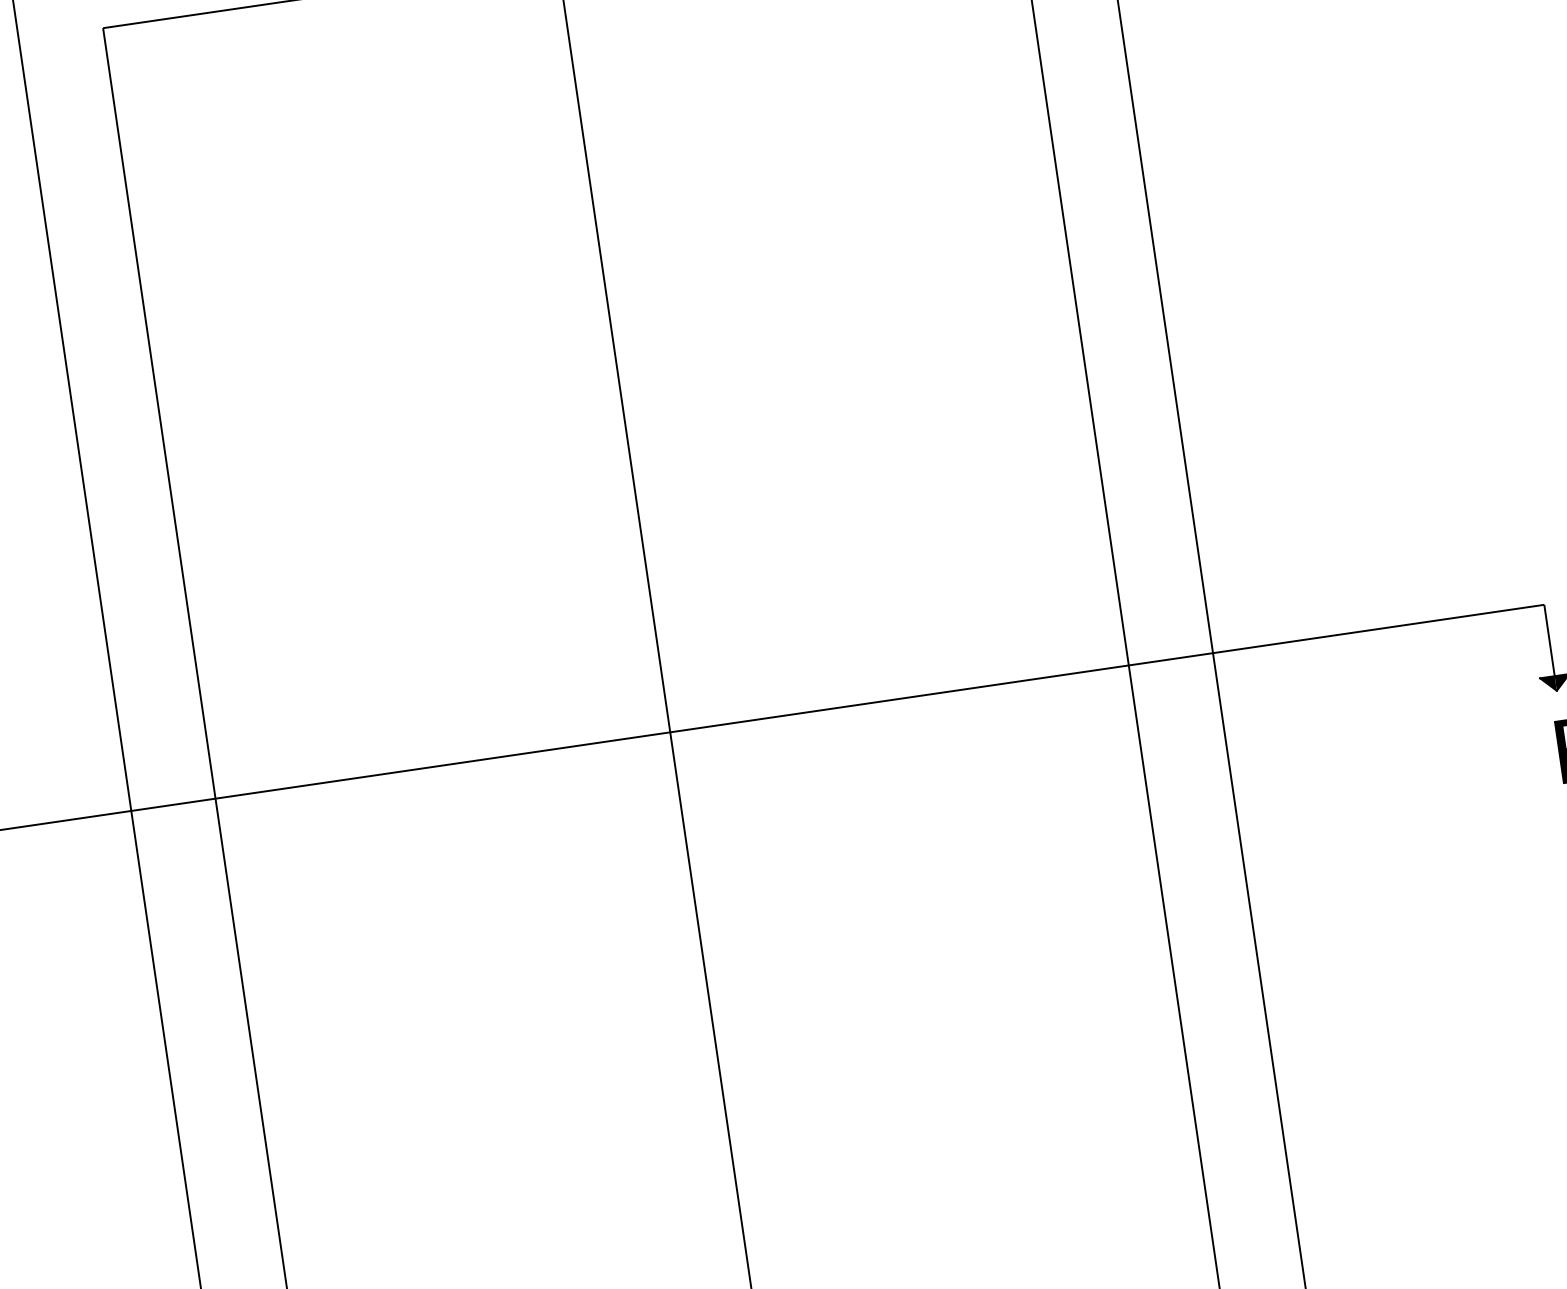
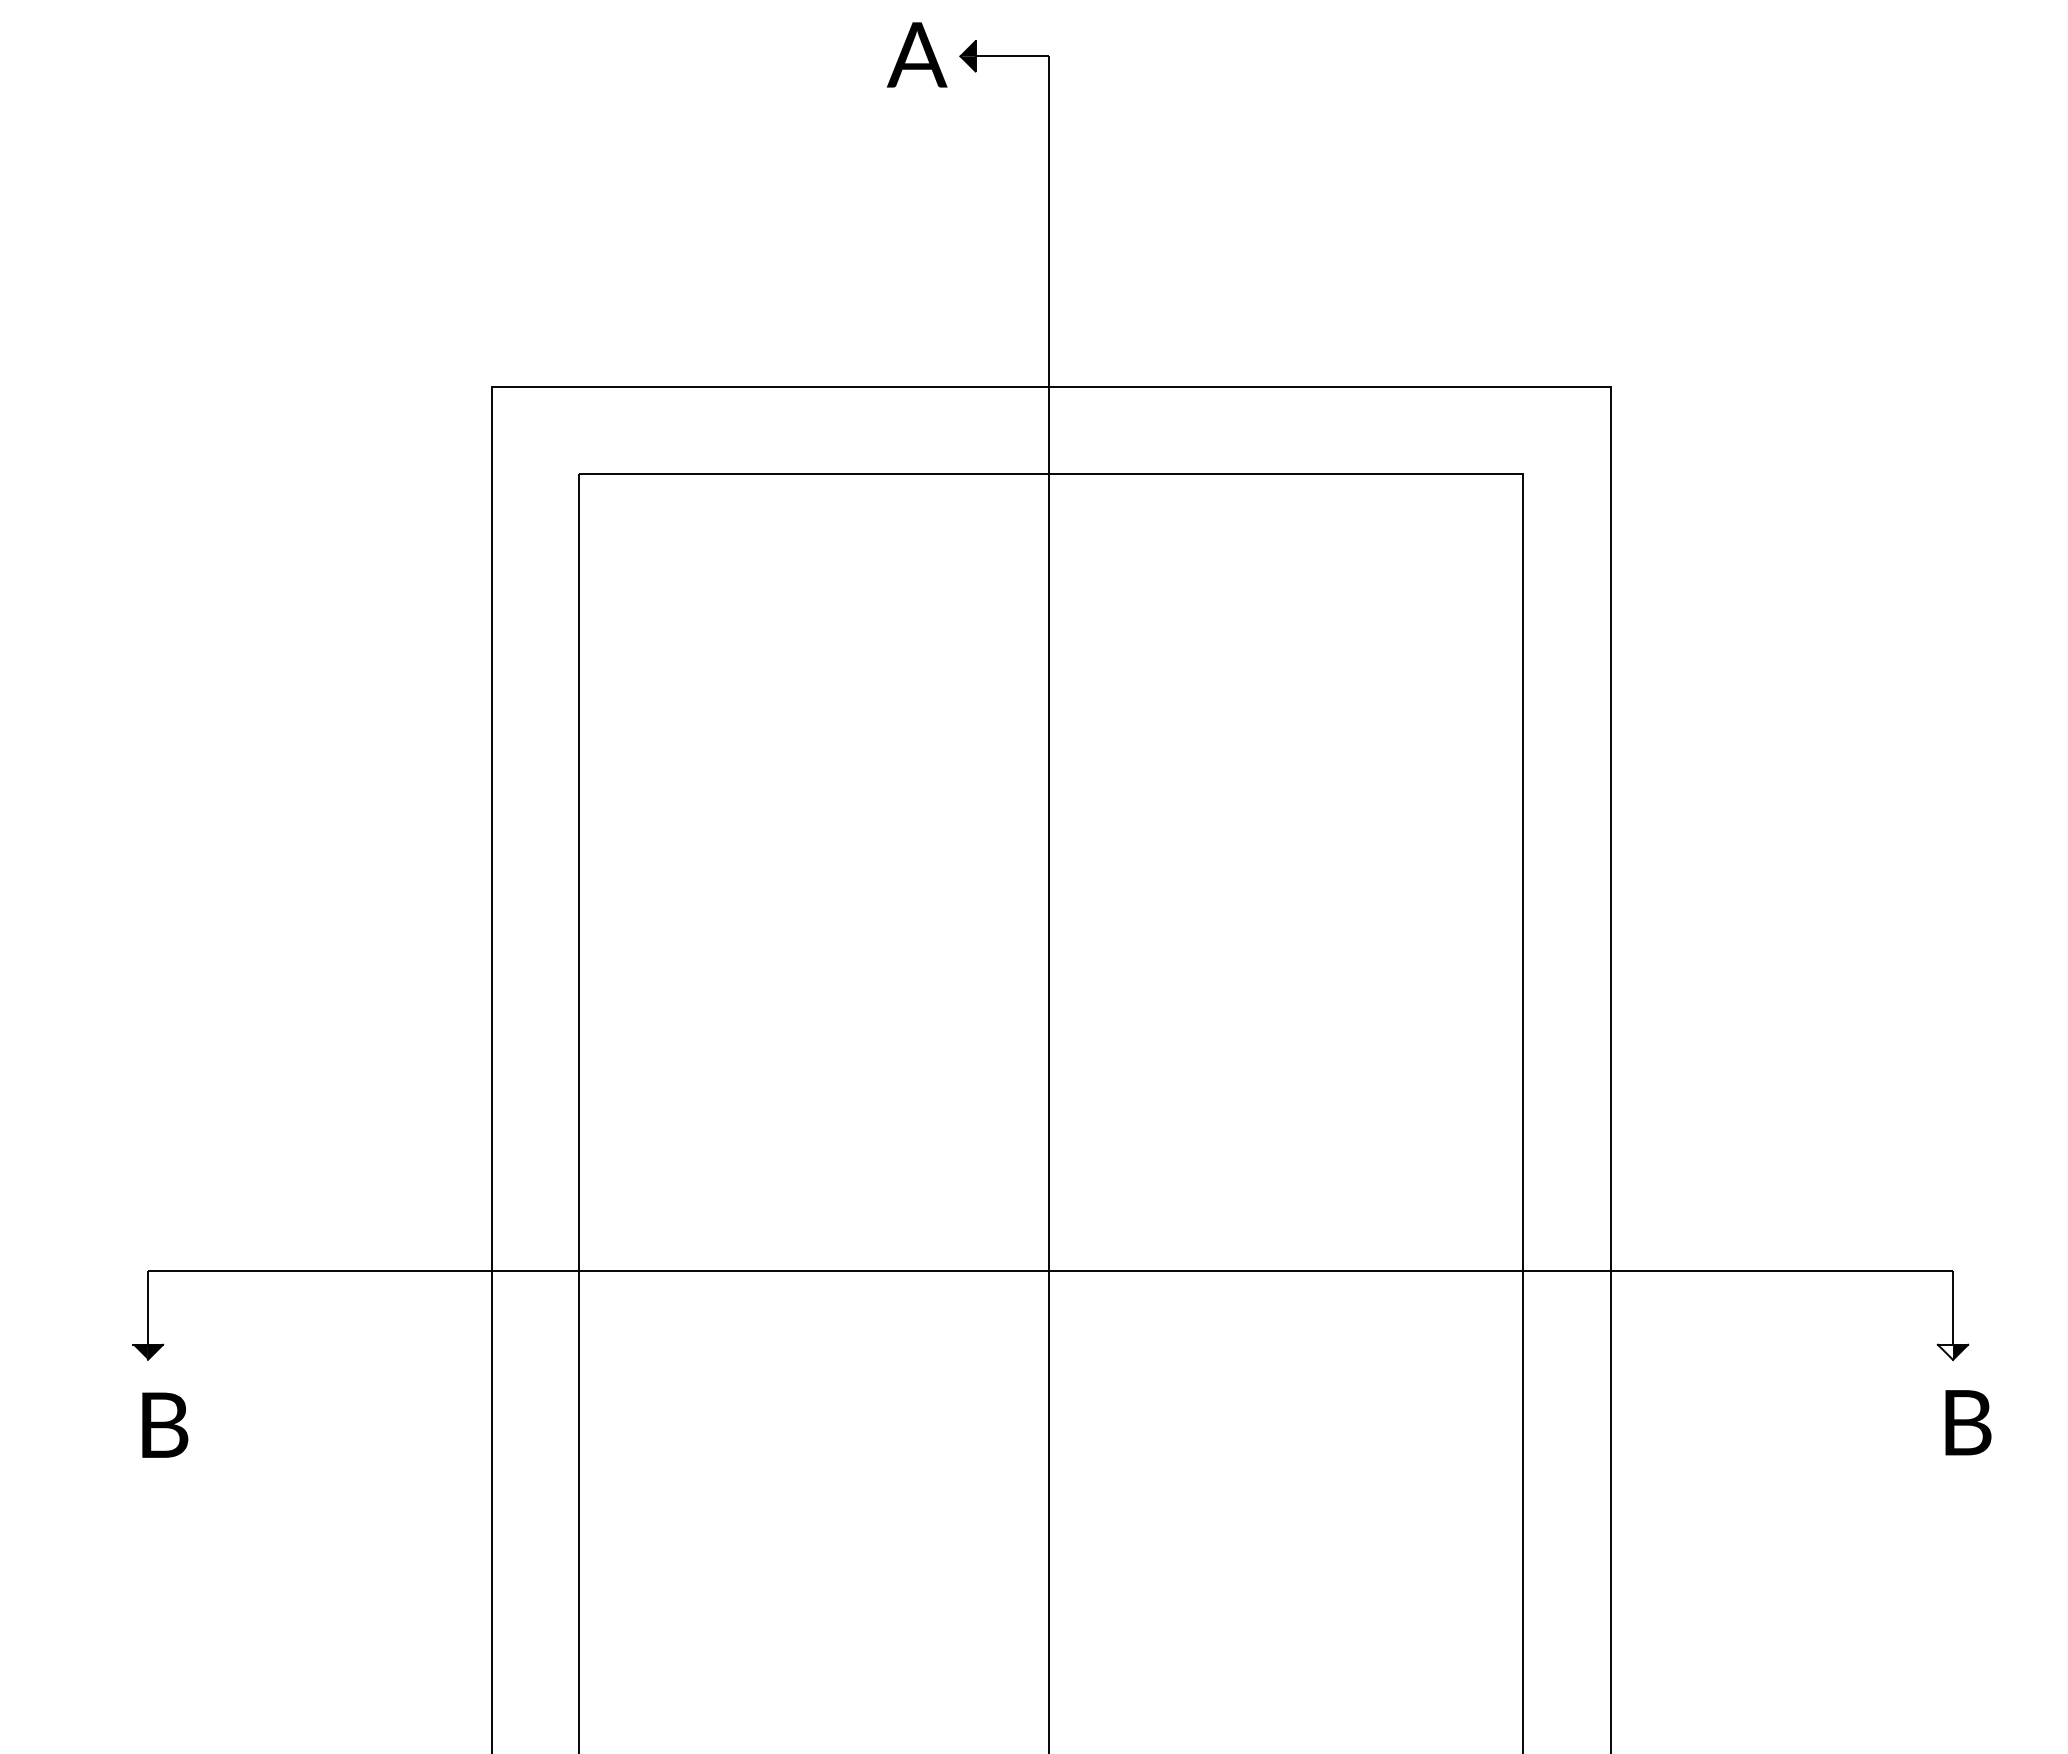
fill: (1548, 683) -> (1945, 1351), removed

